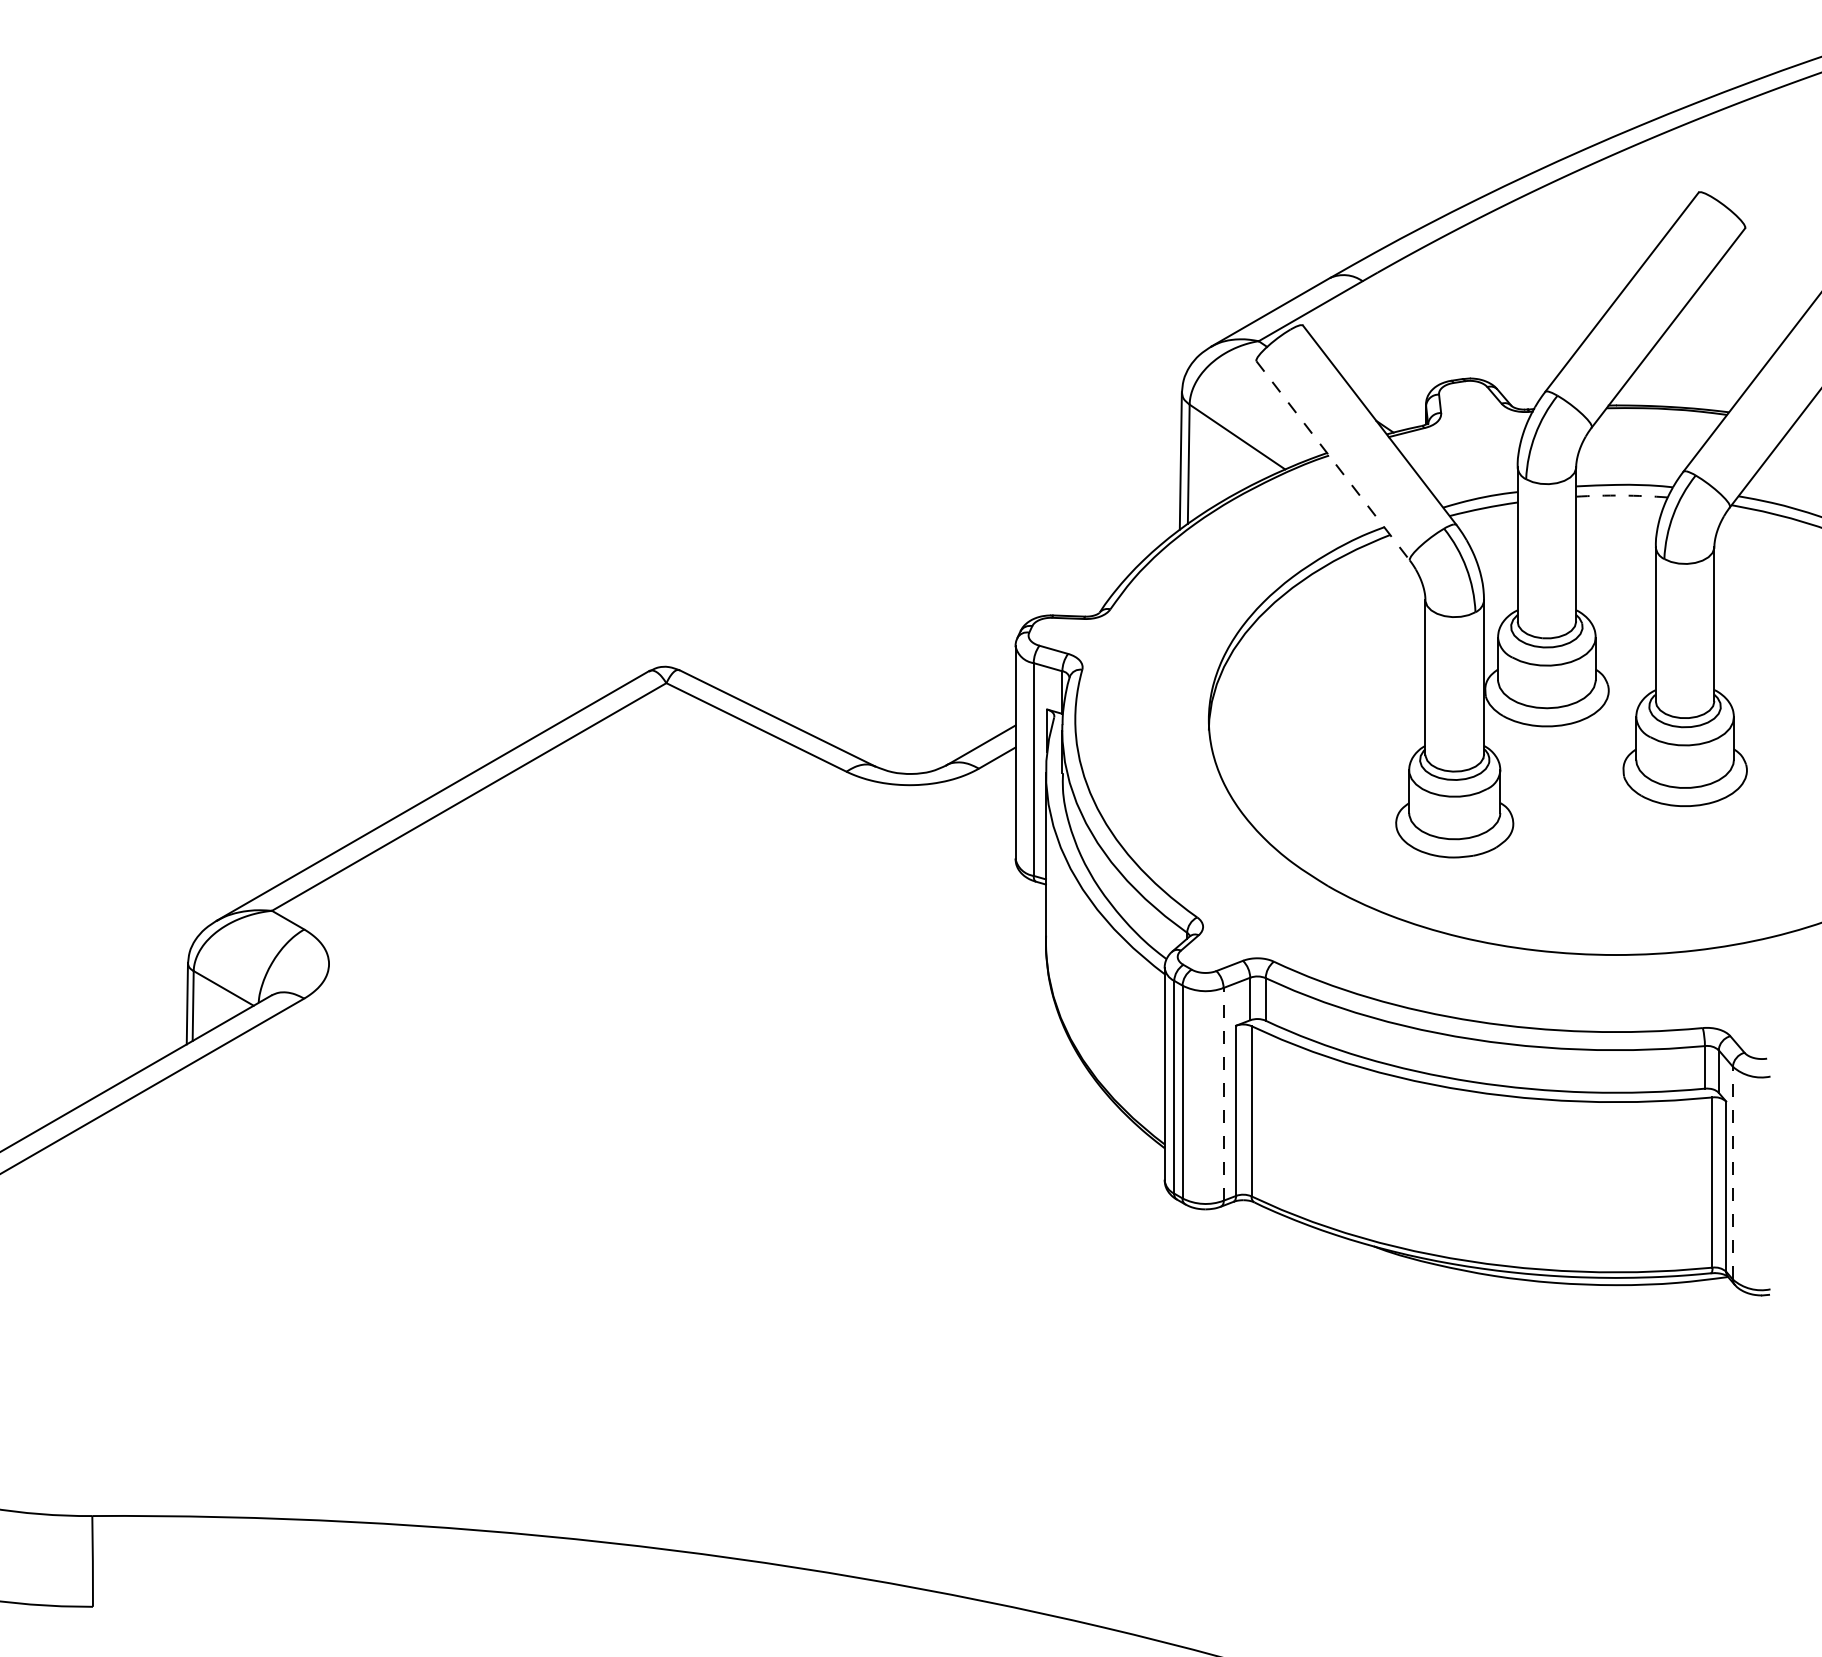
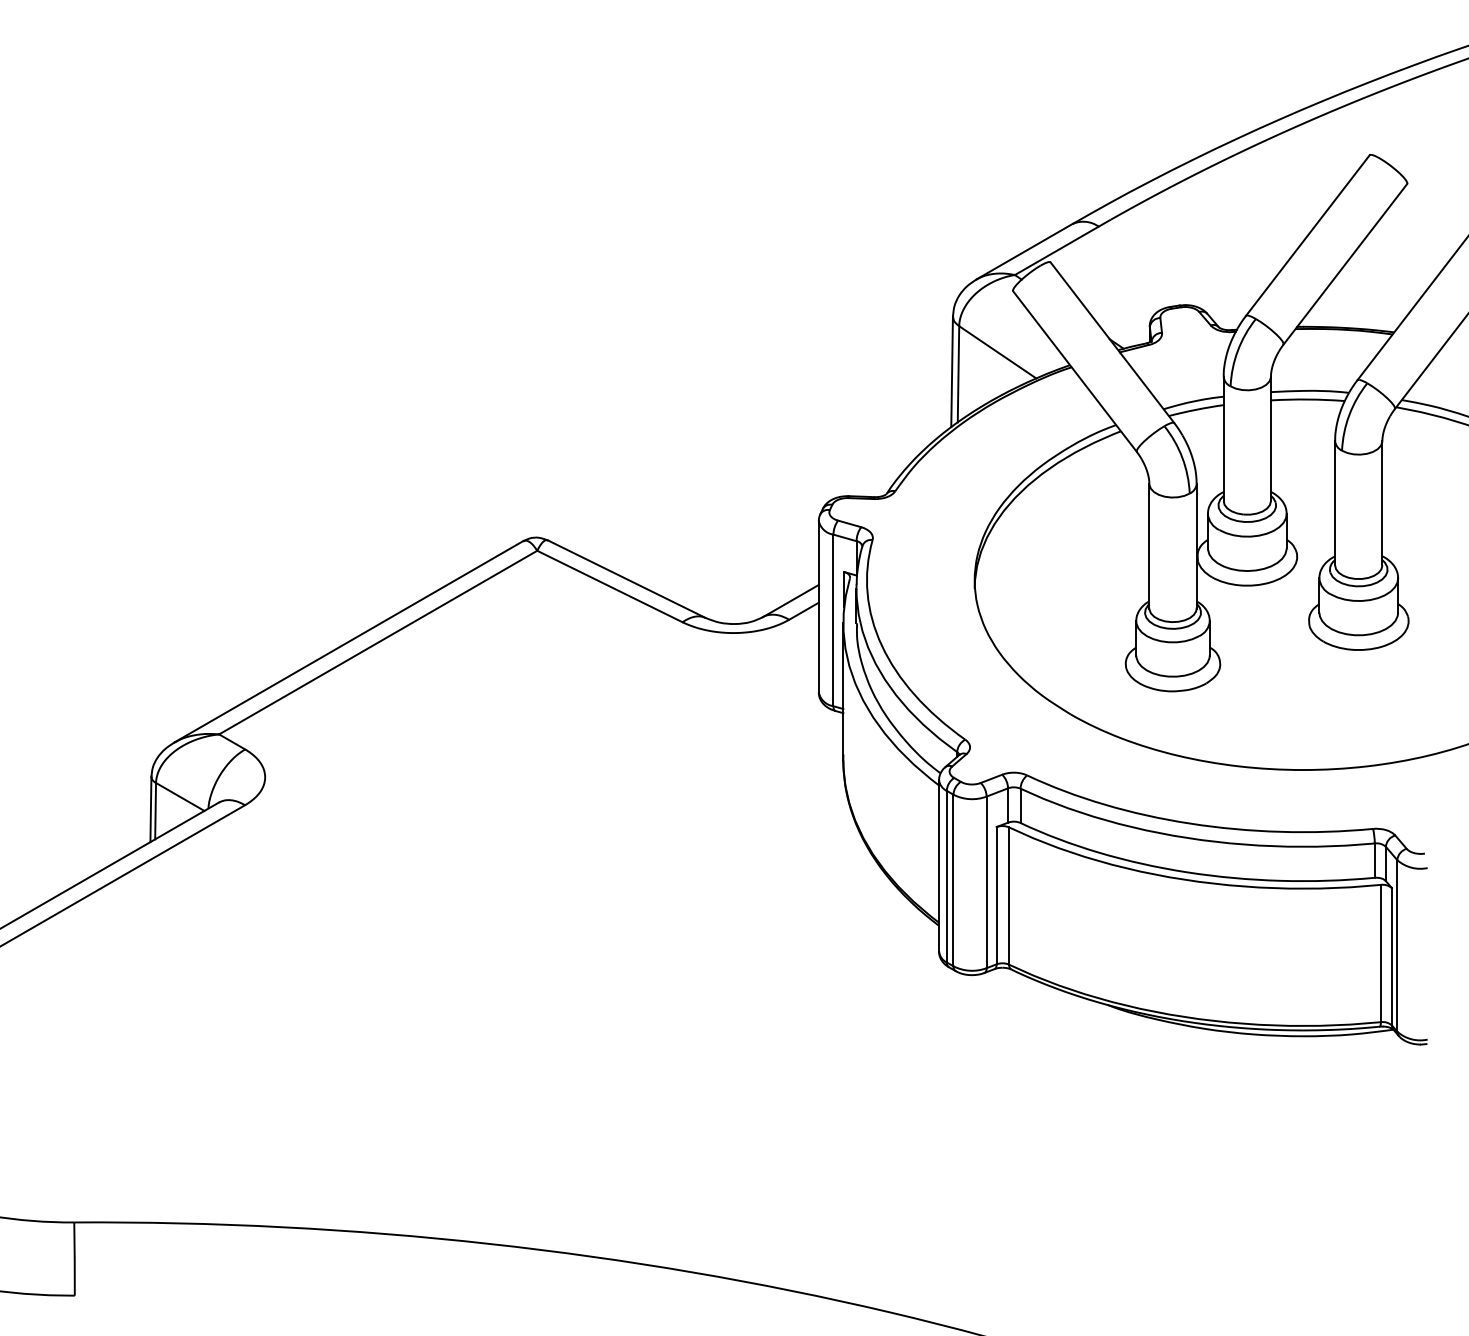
line: (1333, 460) -> (1075, 371), dashed -> solid
arc: (1621, 495) -> (1307, 399), dashed -> solid
line: (1223, 1094) -> (986, 882), dashed -> solid
line: (1733, 1172) -> (1397, 945), dashed -> solid

